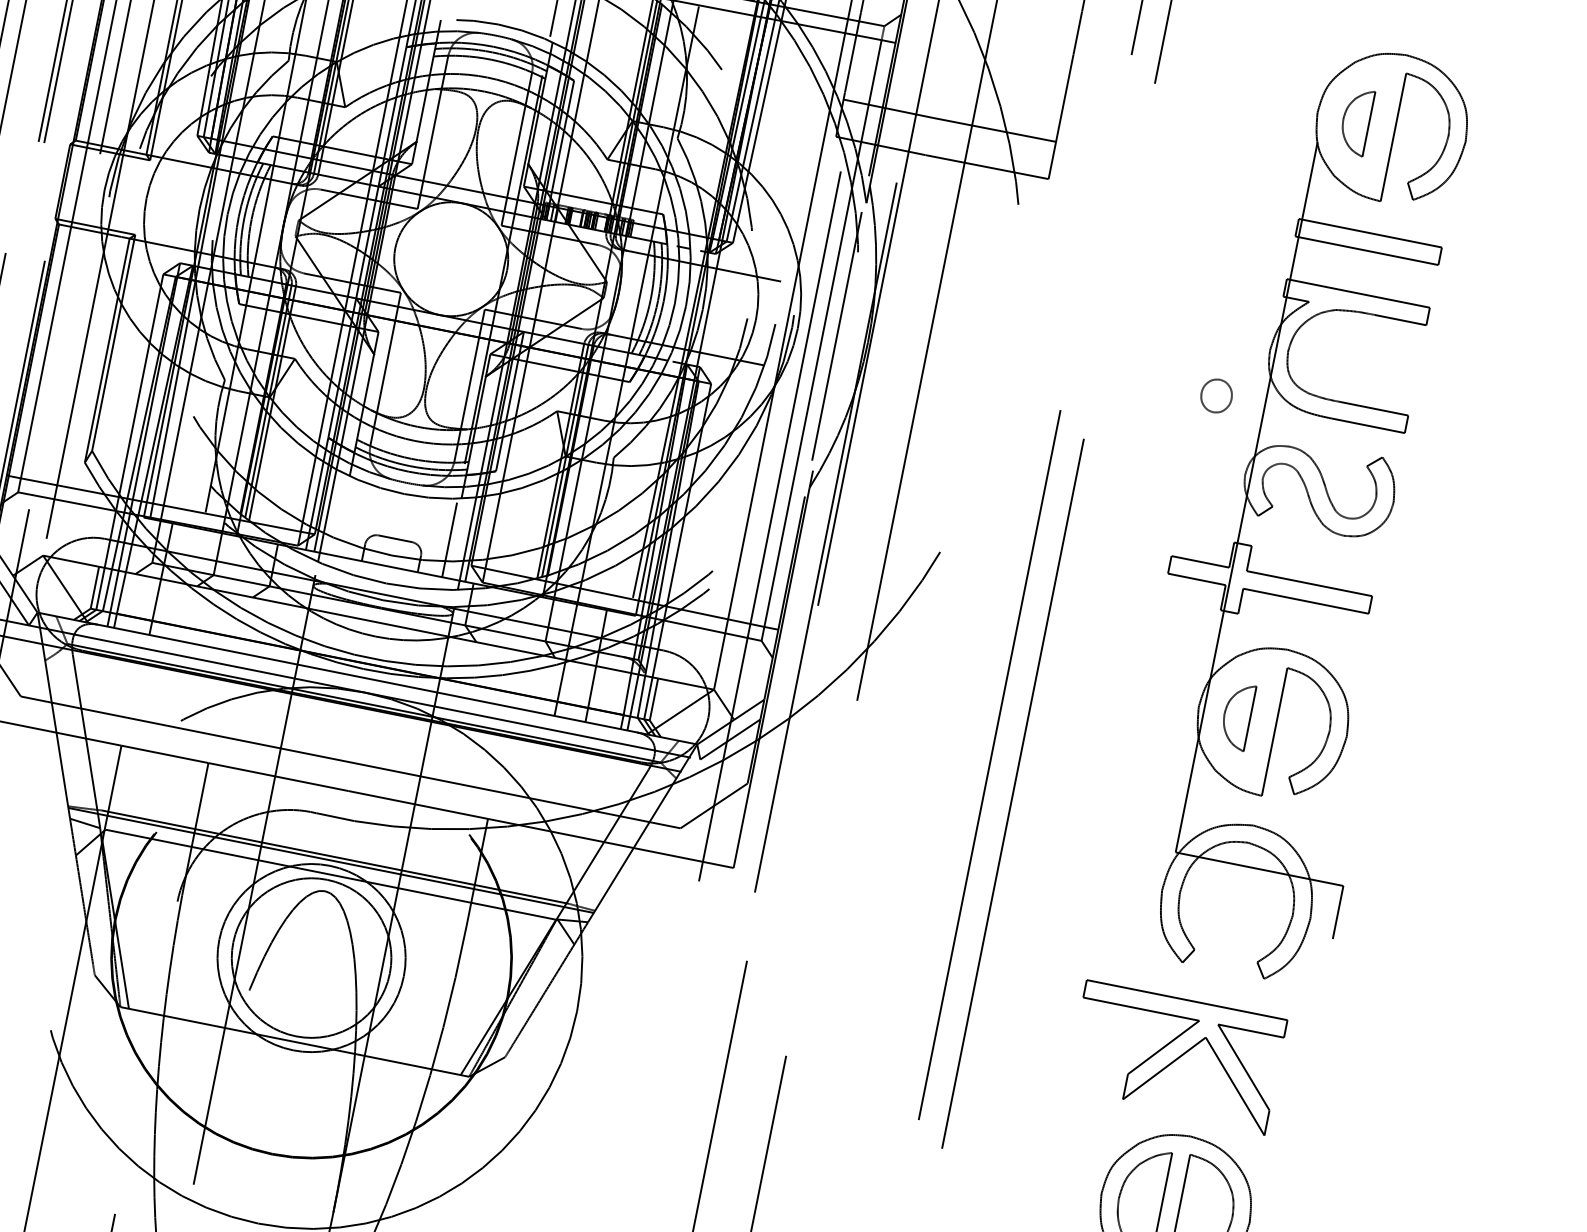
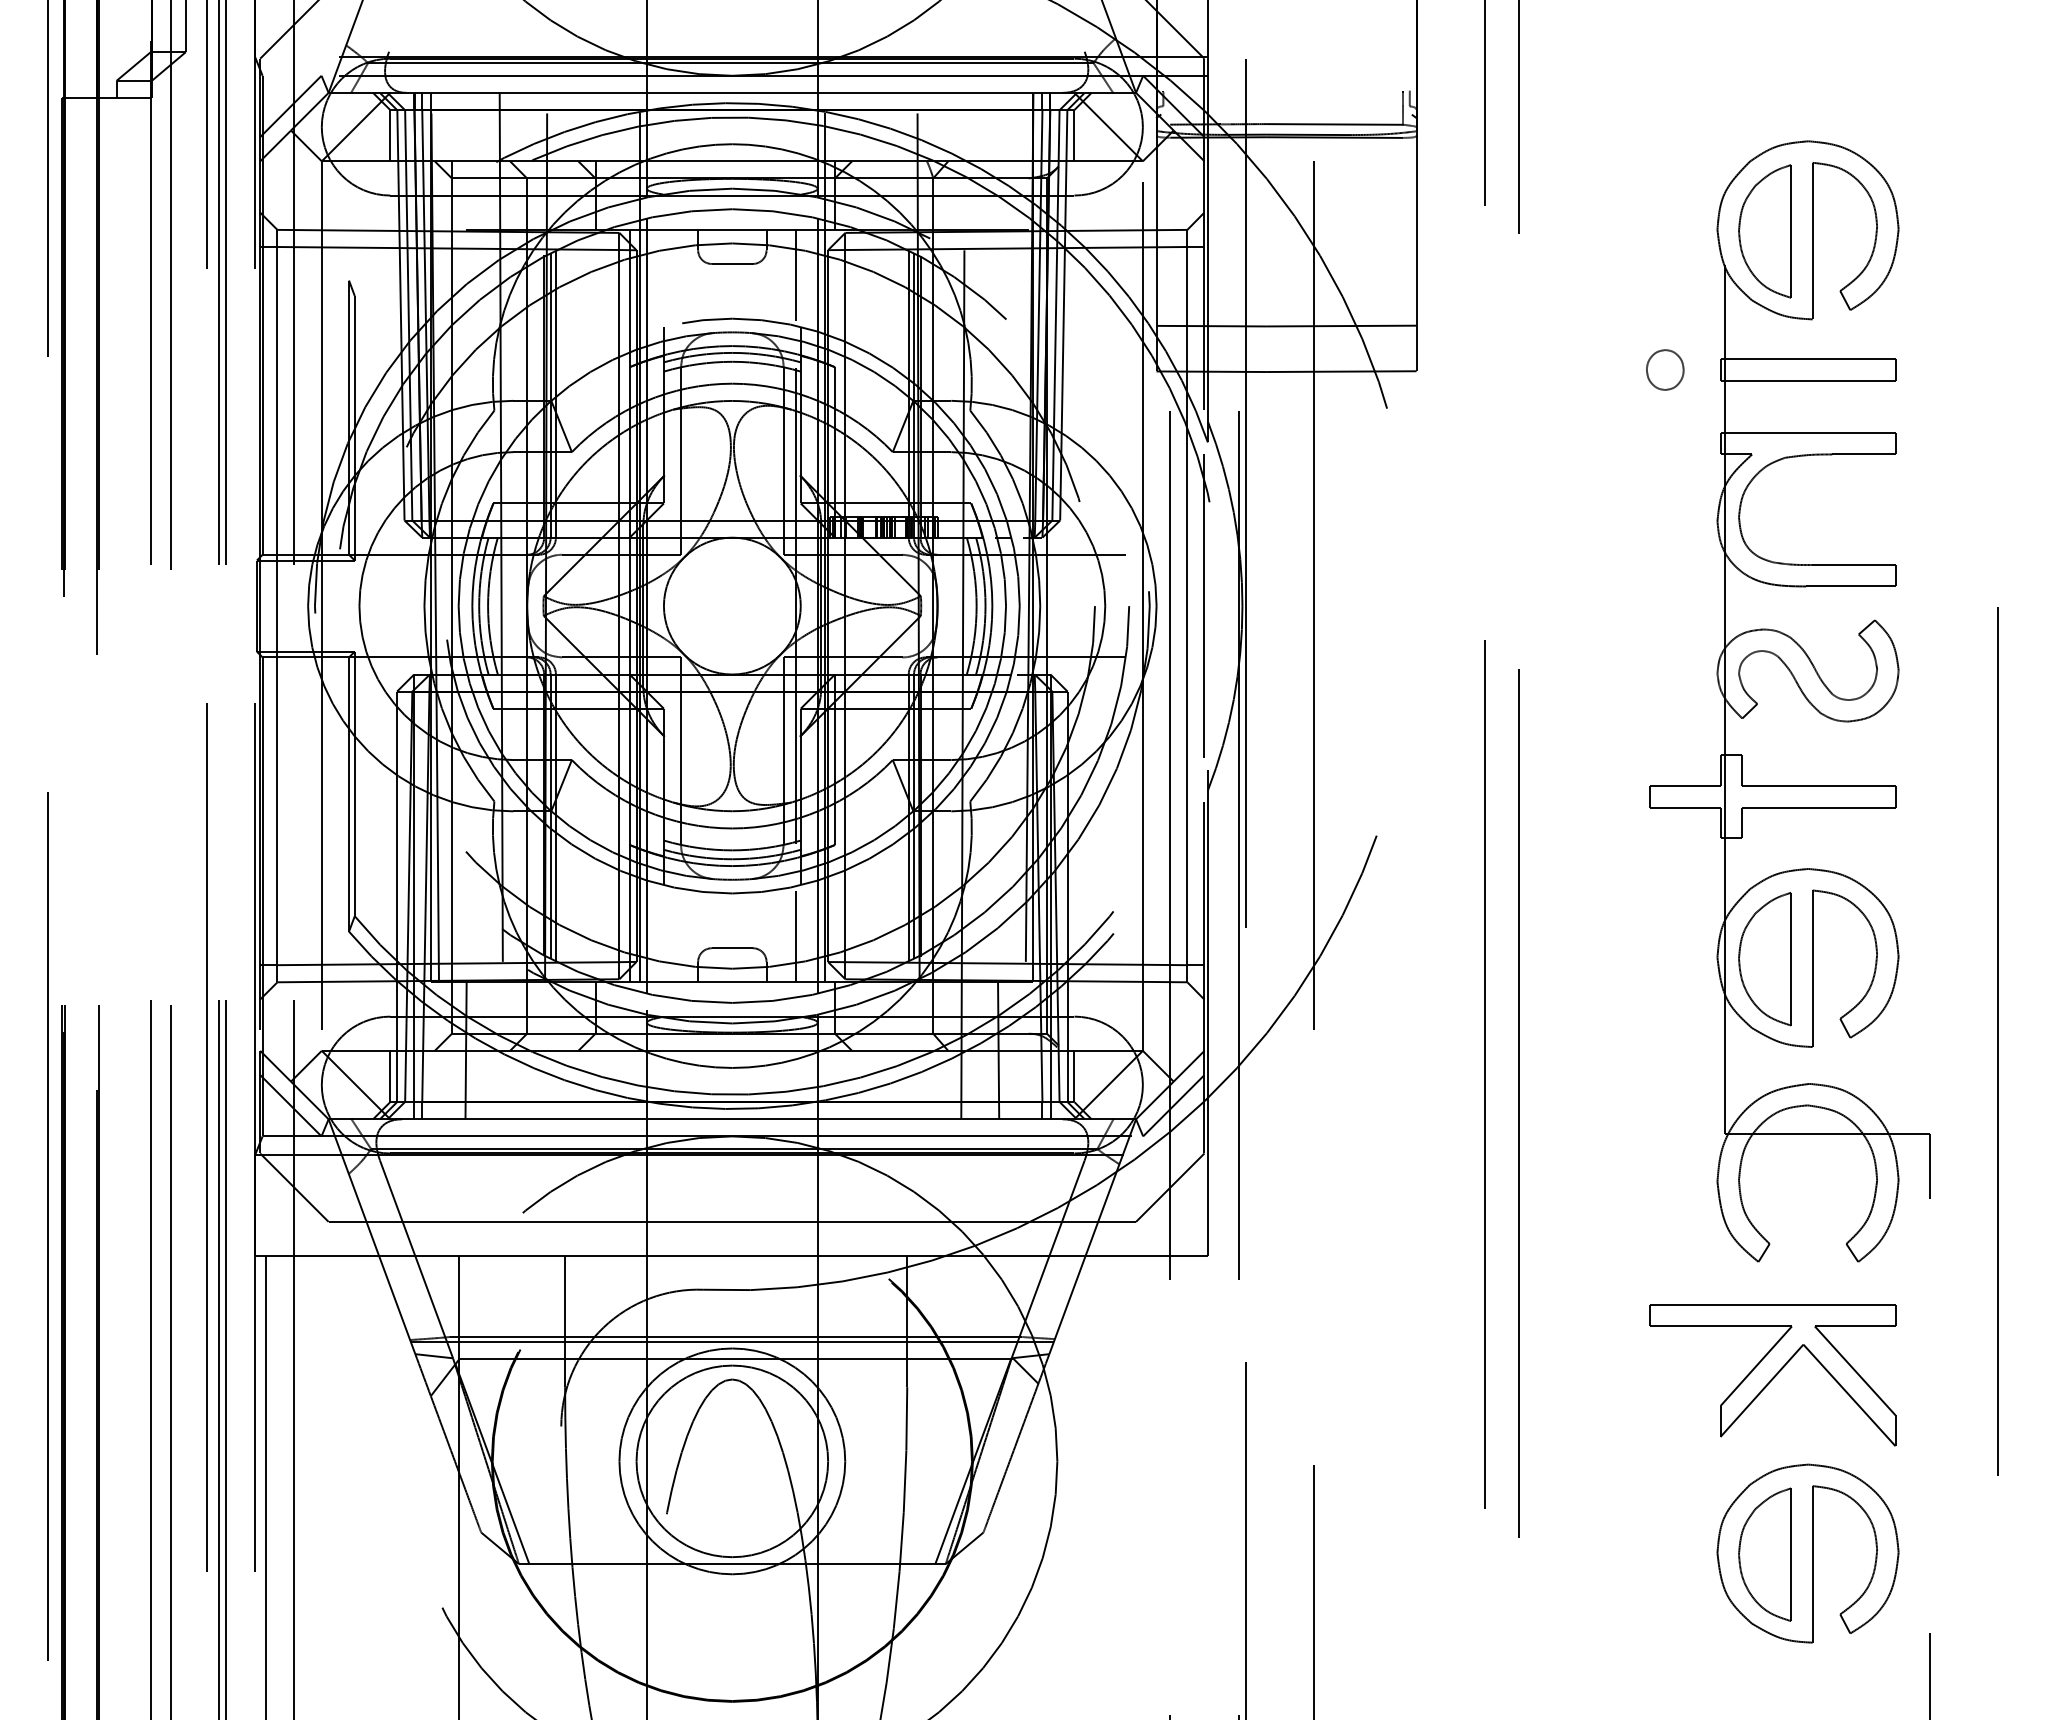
part: (1355, 121) -> (1764, 231), size x1.67
part: (1216, 395) -> (1665, 369), moved
part: (1236, 716) -> (1764, 959), size x1.67
line: (1421, 784) -> (1998, 996), added

